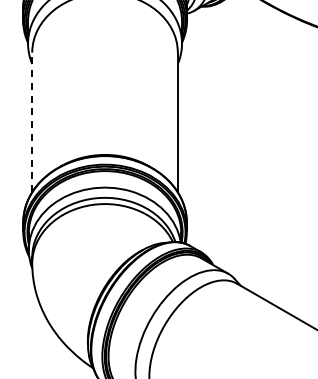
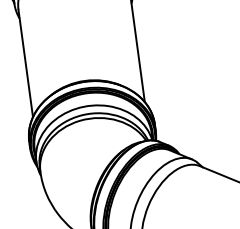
line: (32, 122) -> (25, 63), dashed -> solid

